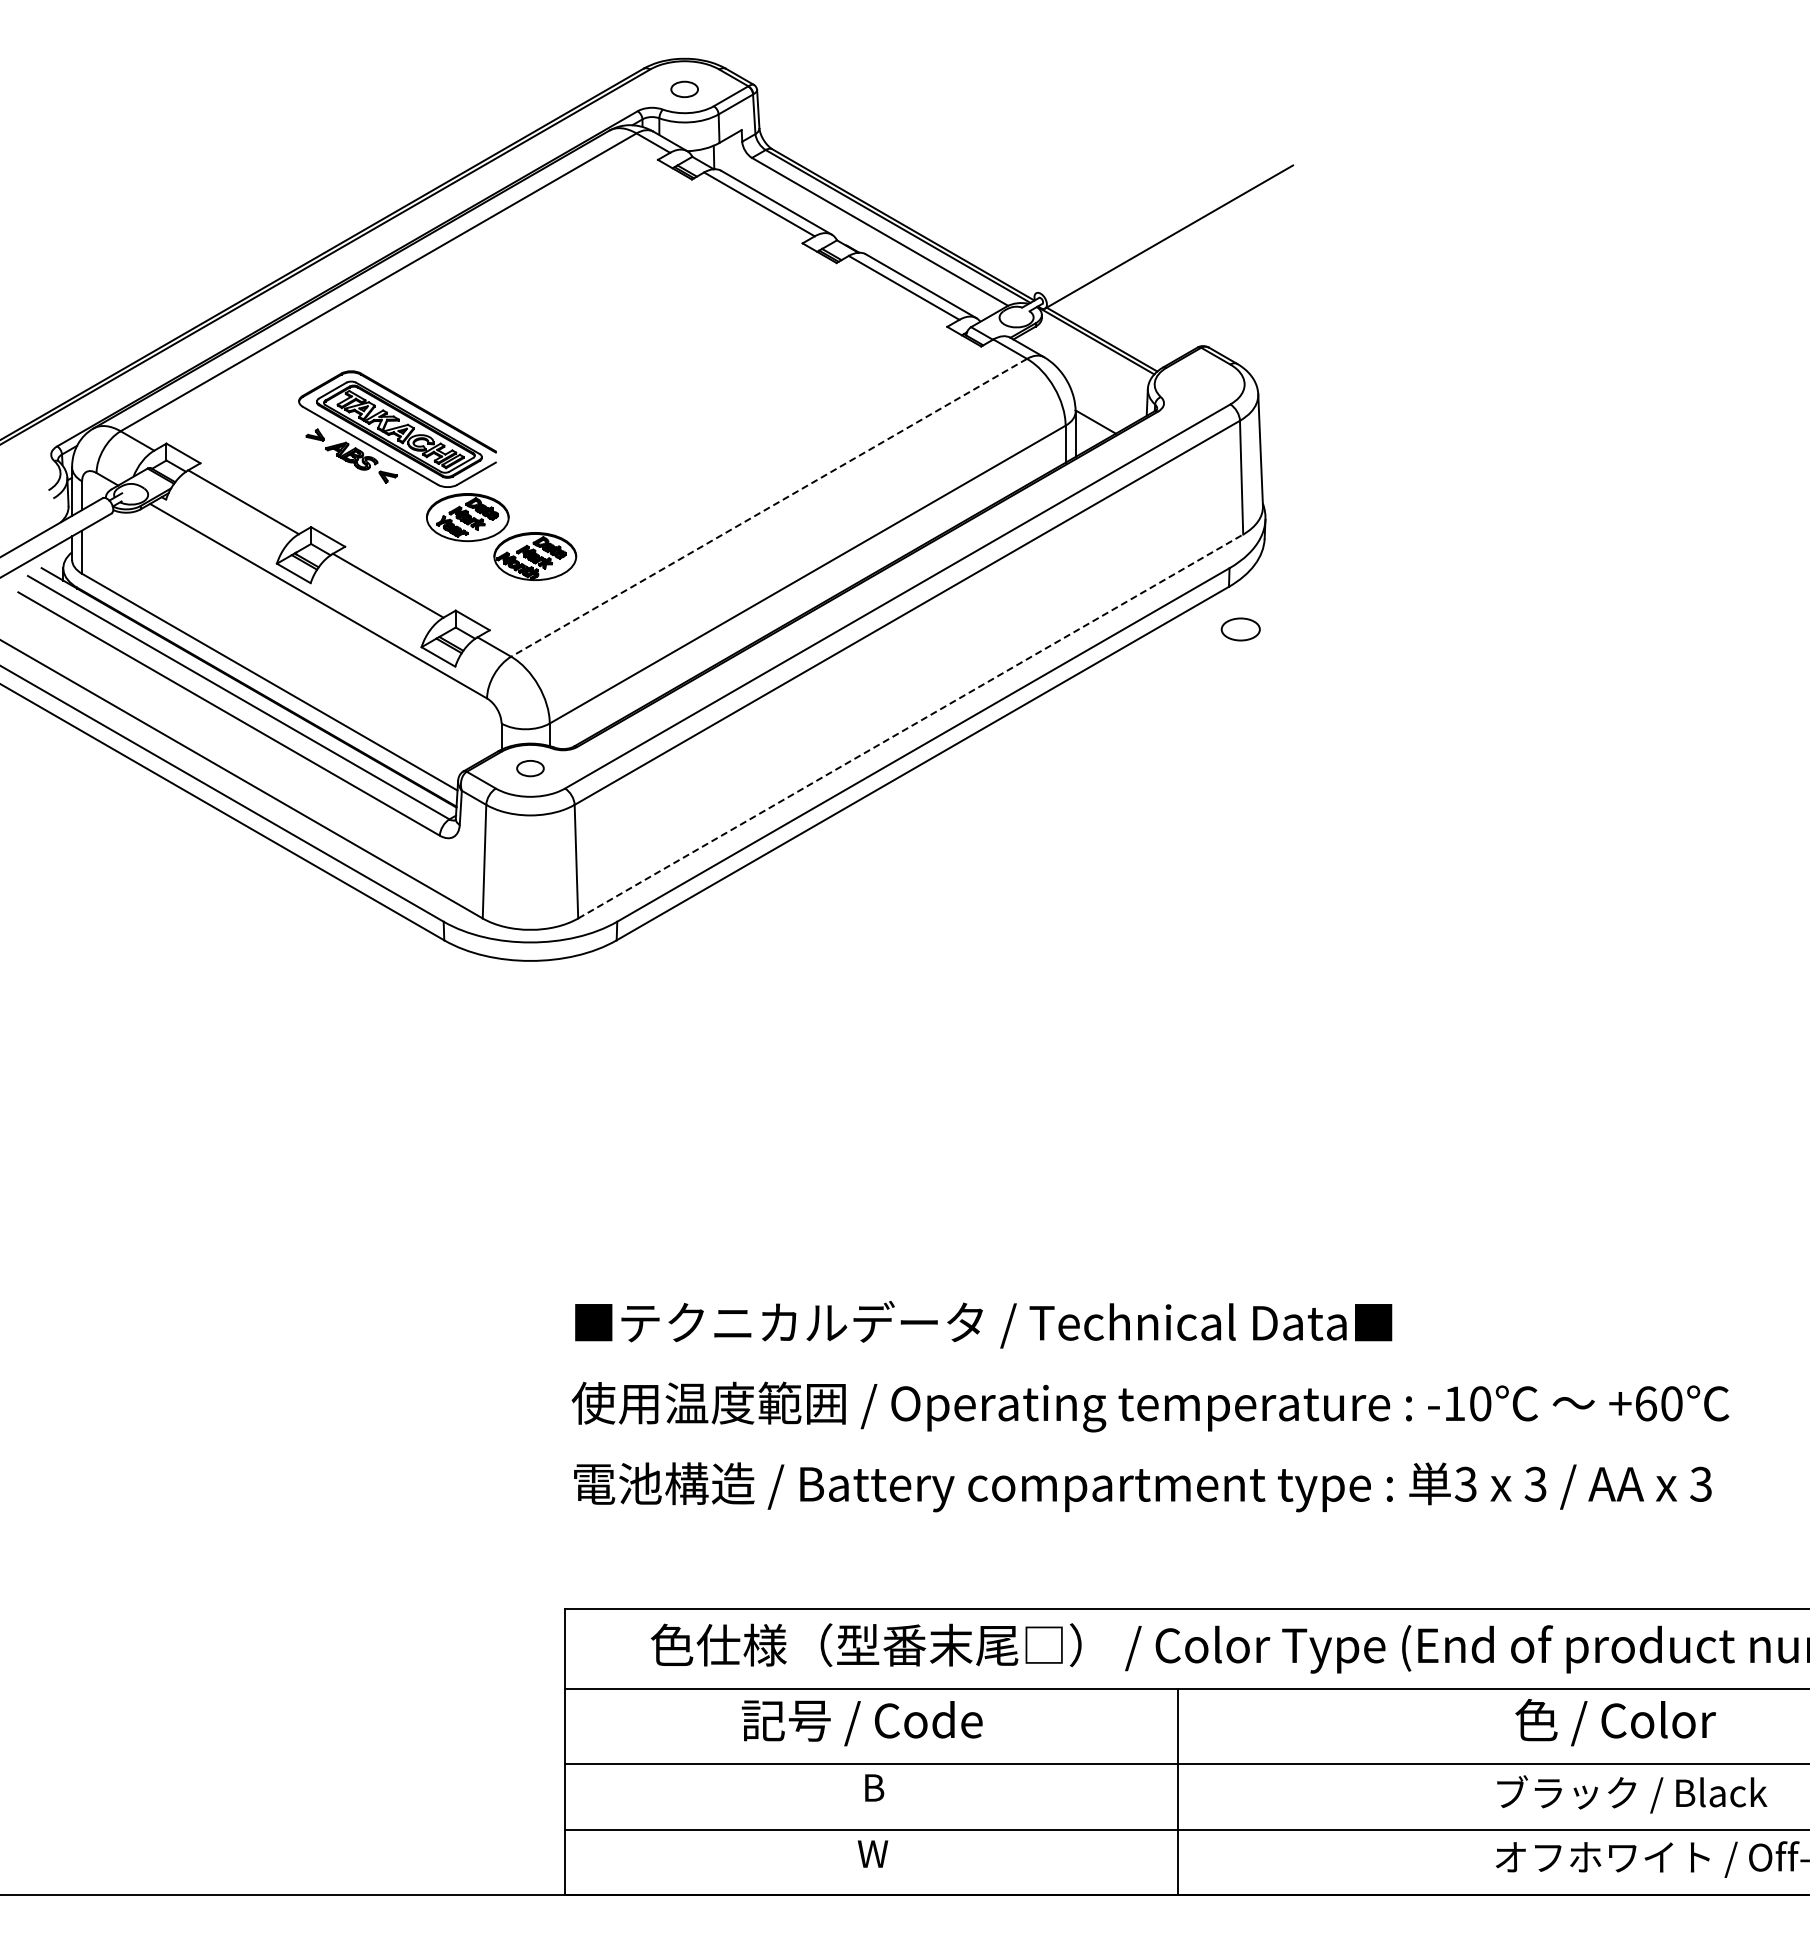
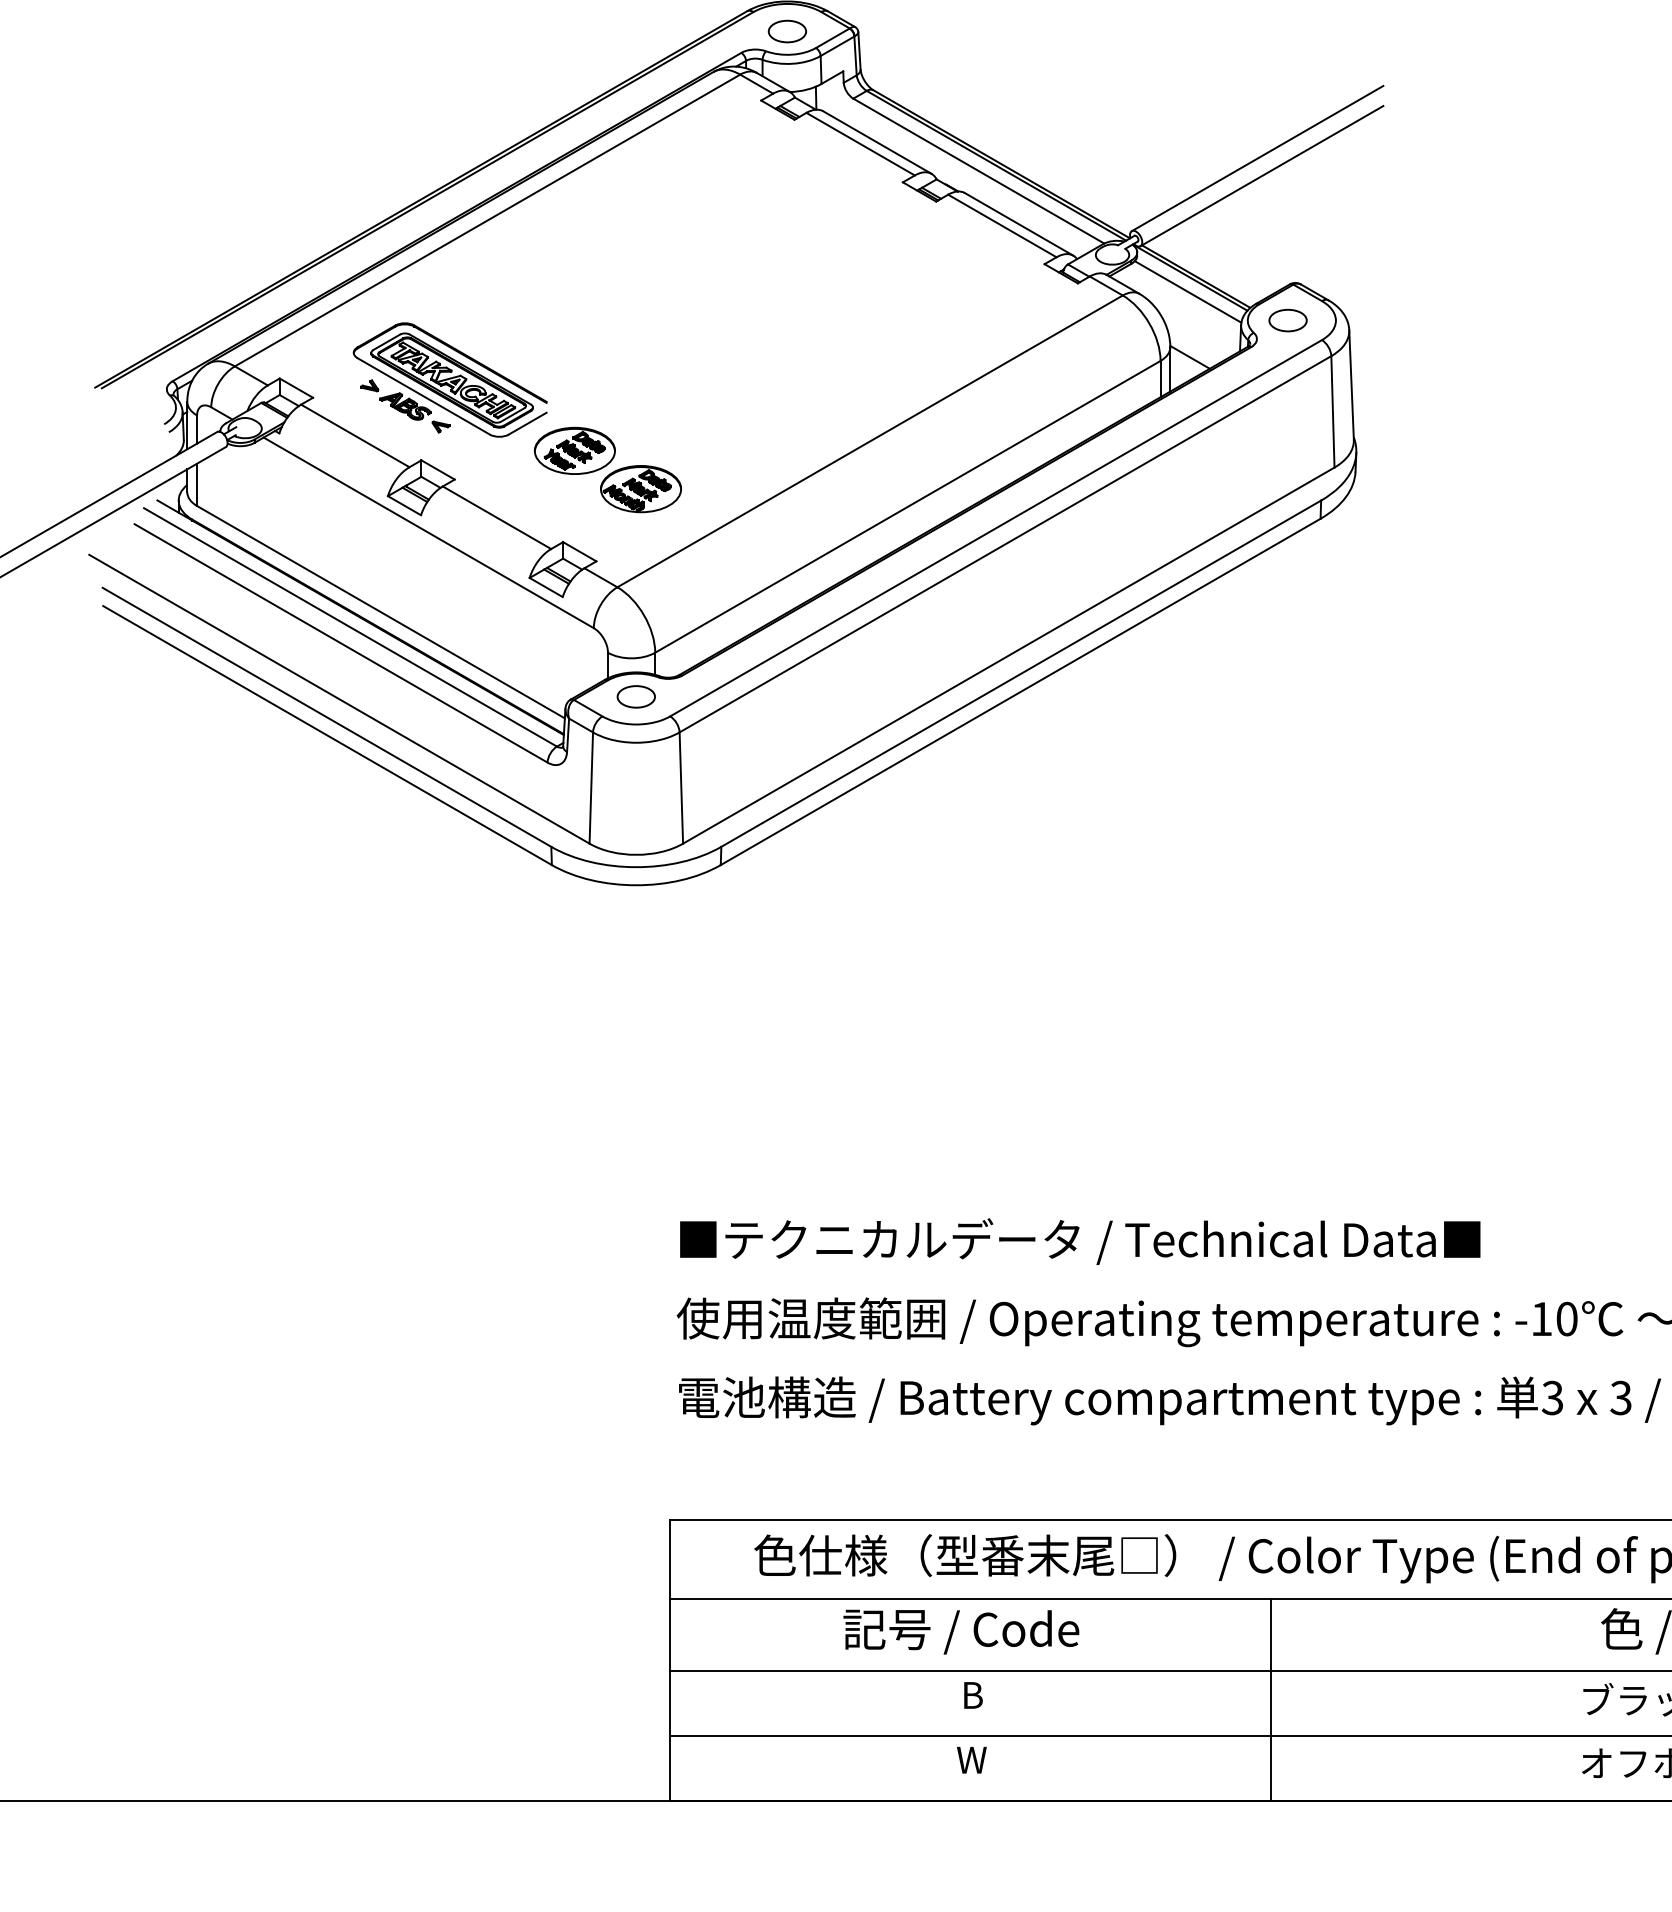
part: (684, 89) -> (787, 31), size x1.43
line: (1164, 218) -> (1257, 157), added
line: (1093, 354) -> (1187, 291), added
part: (397, 428) -> (450, 379), moved
line: (769, 507) -> (870, 441), dashed -> solid
part: (1240, 629) -> (1287, 320), moved
line: (910, 726) -> (1008, 655), dashed -> solid
part: (530, 768) -> (636, 696), size x1.43

